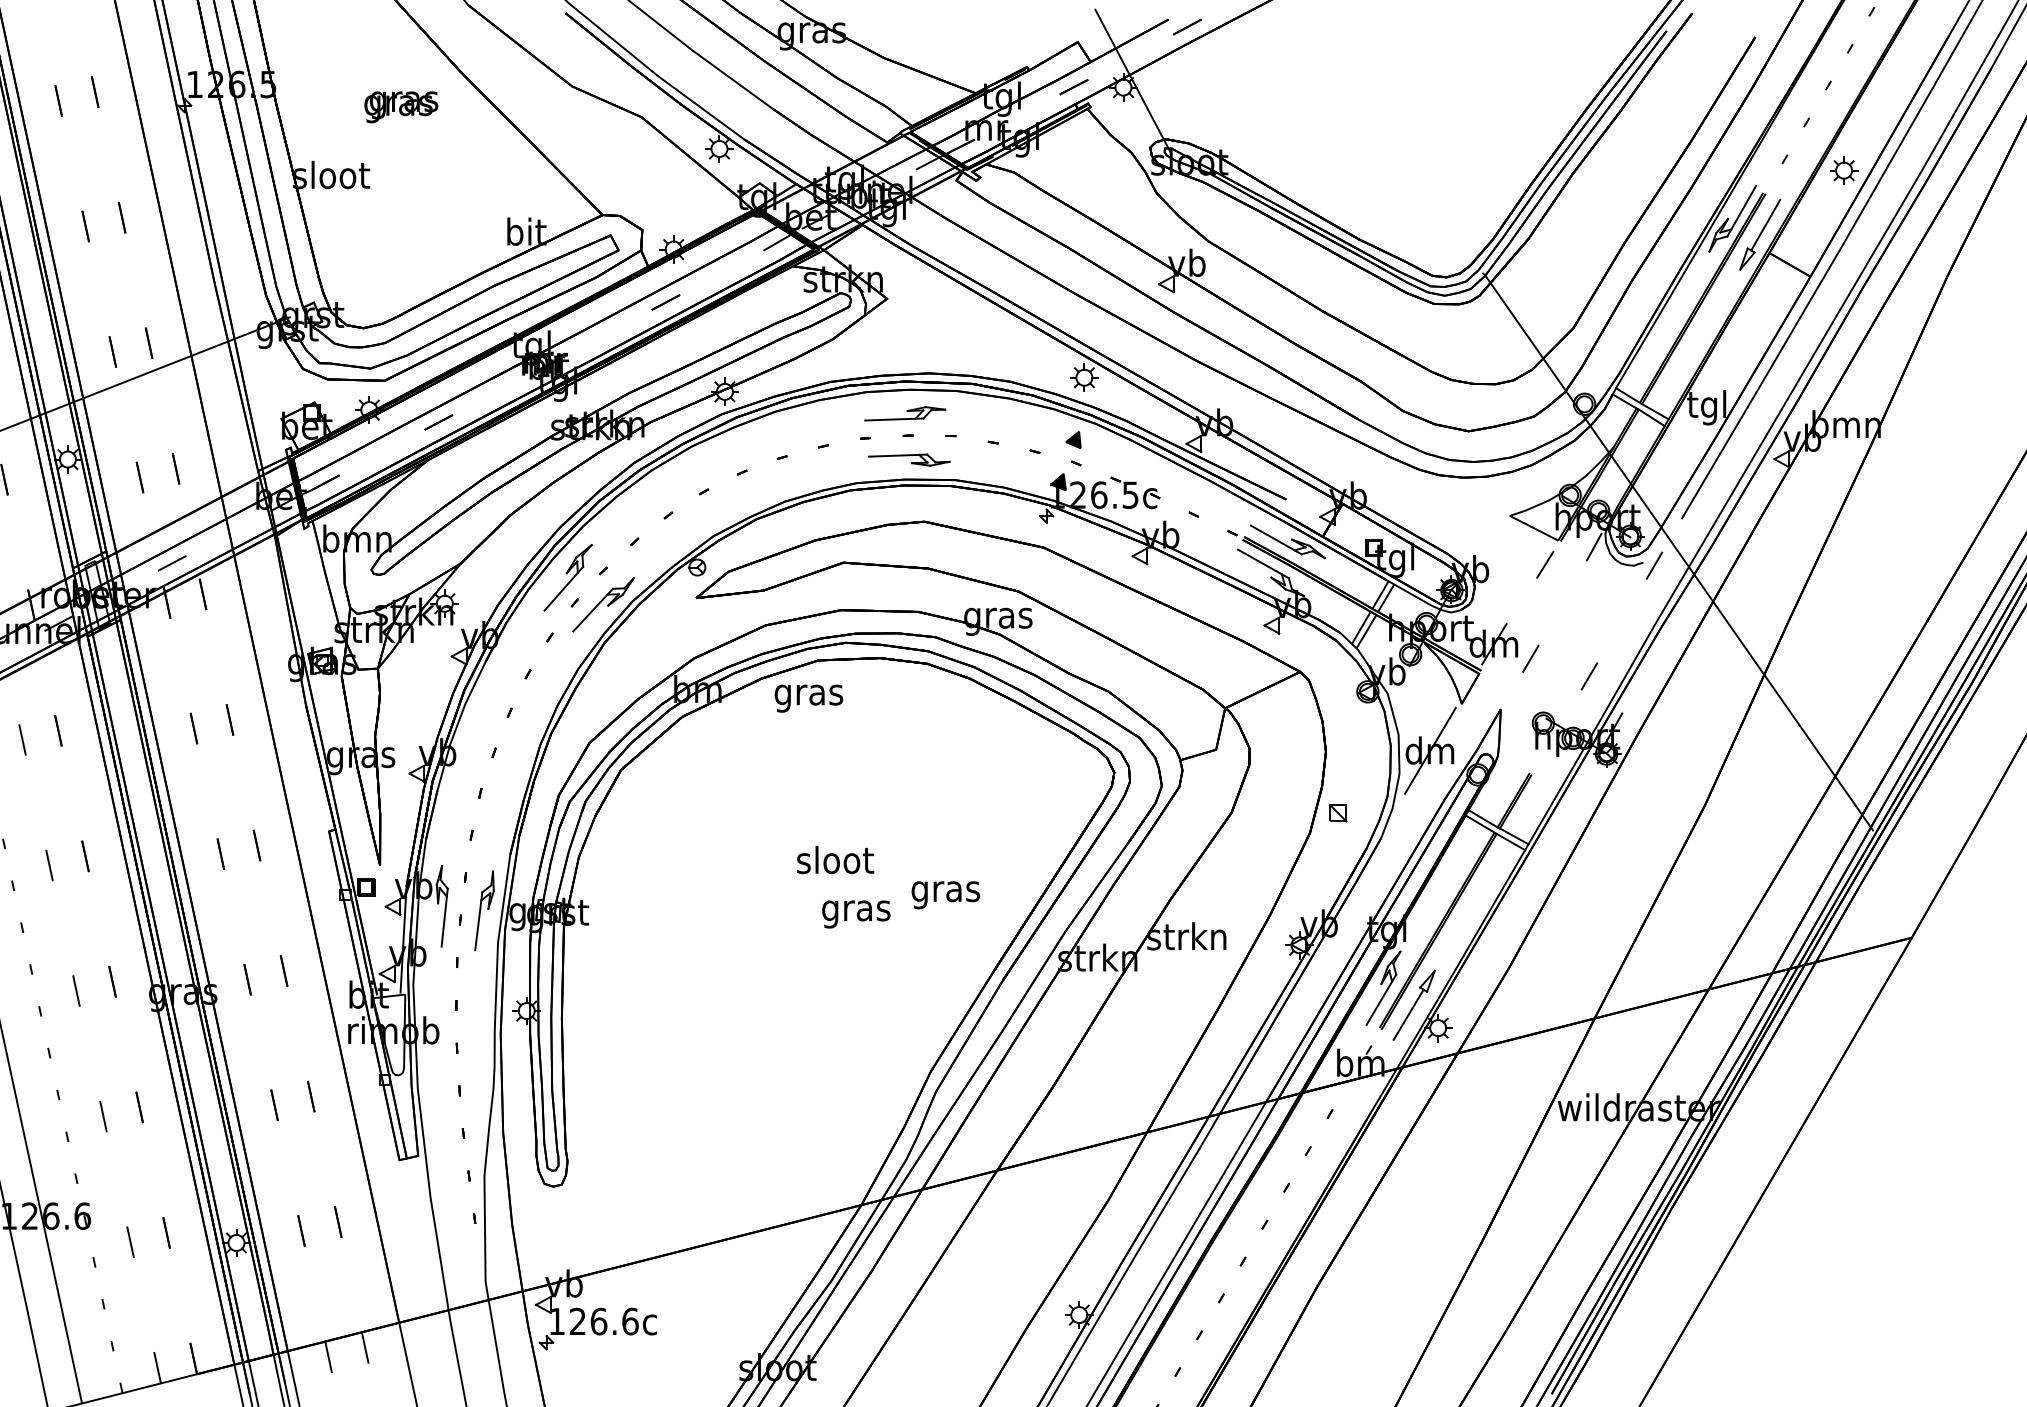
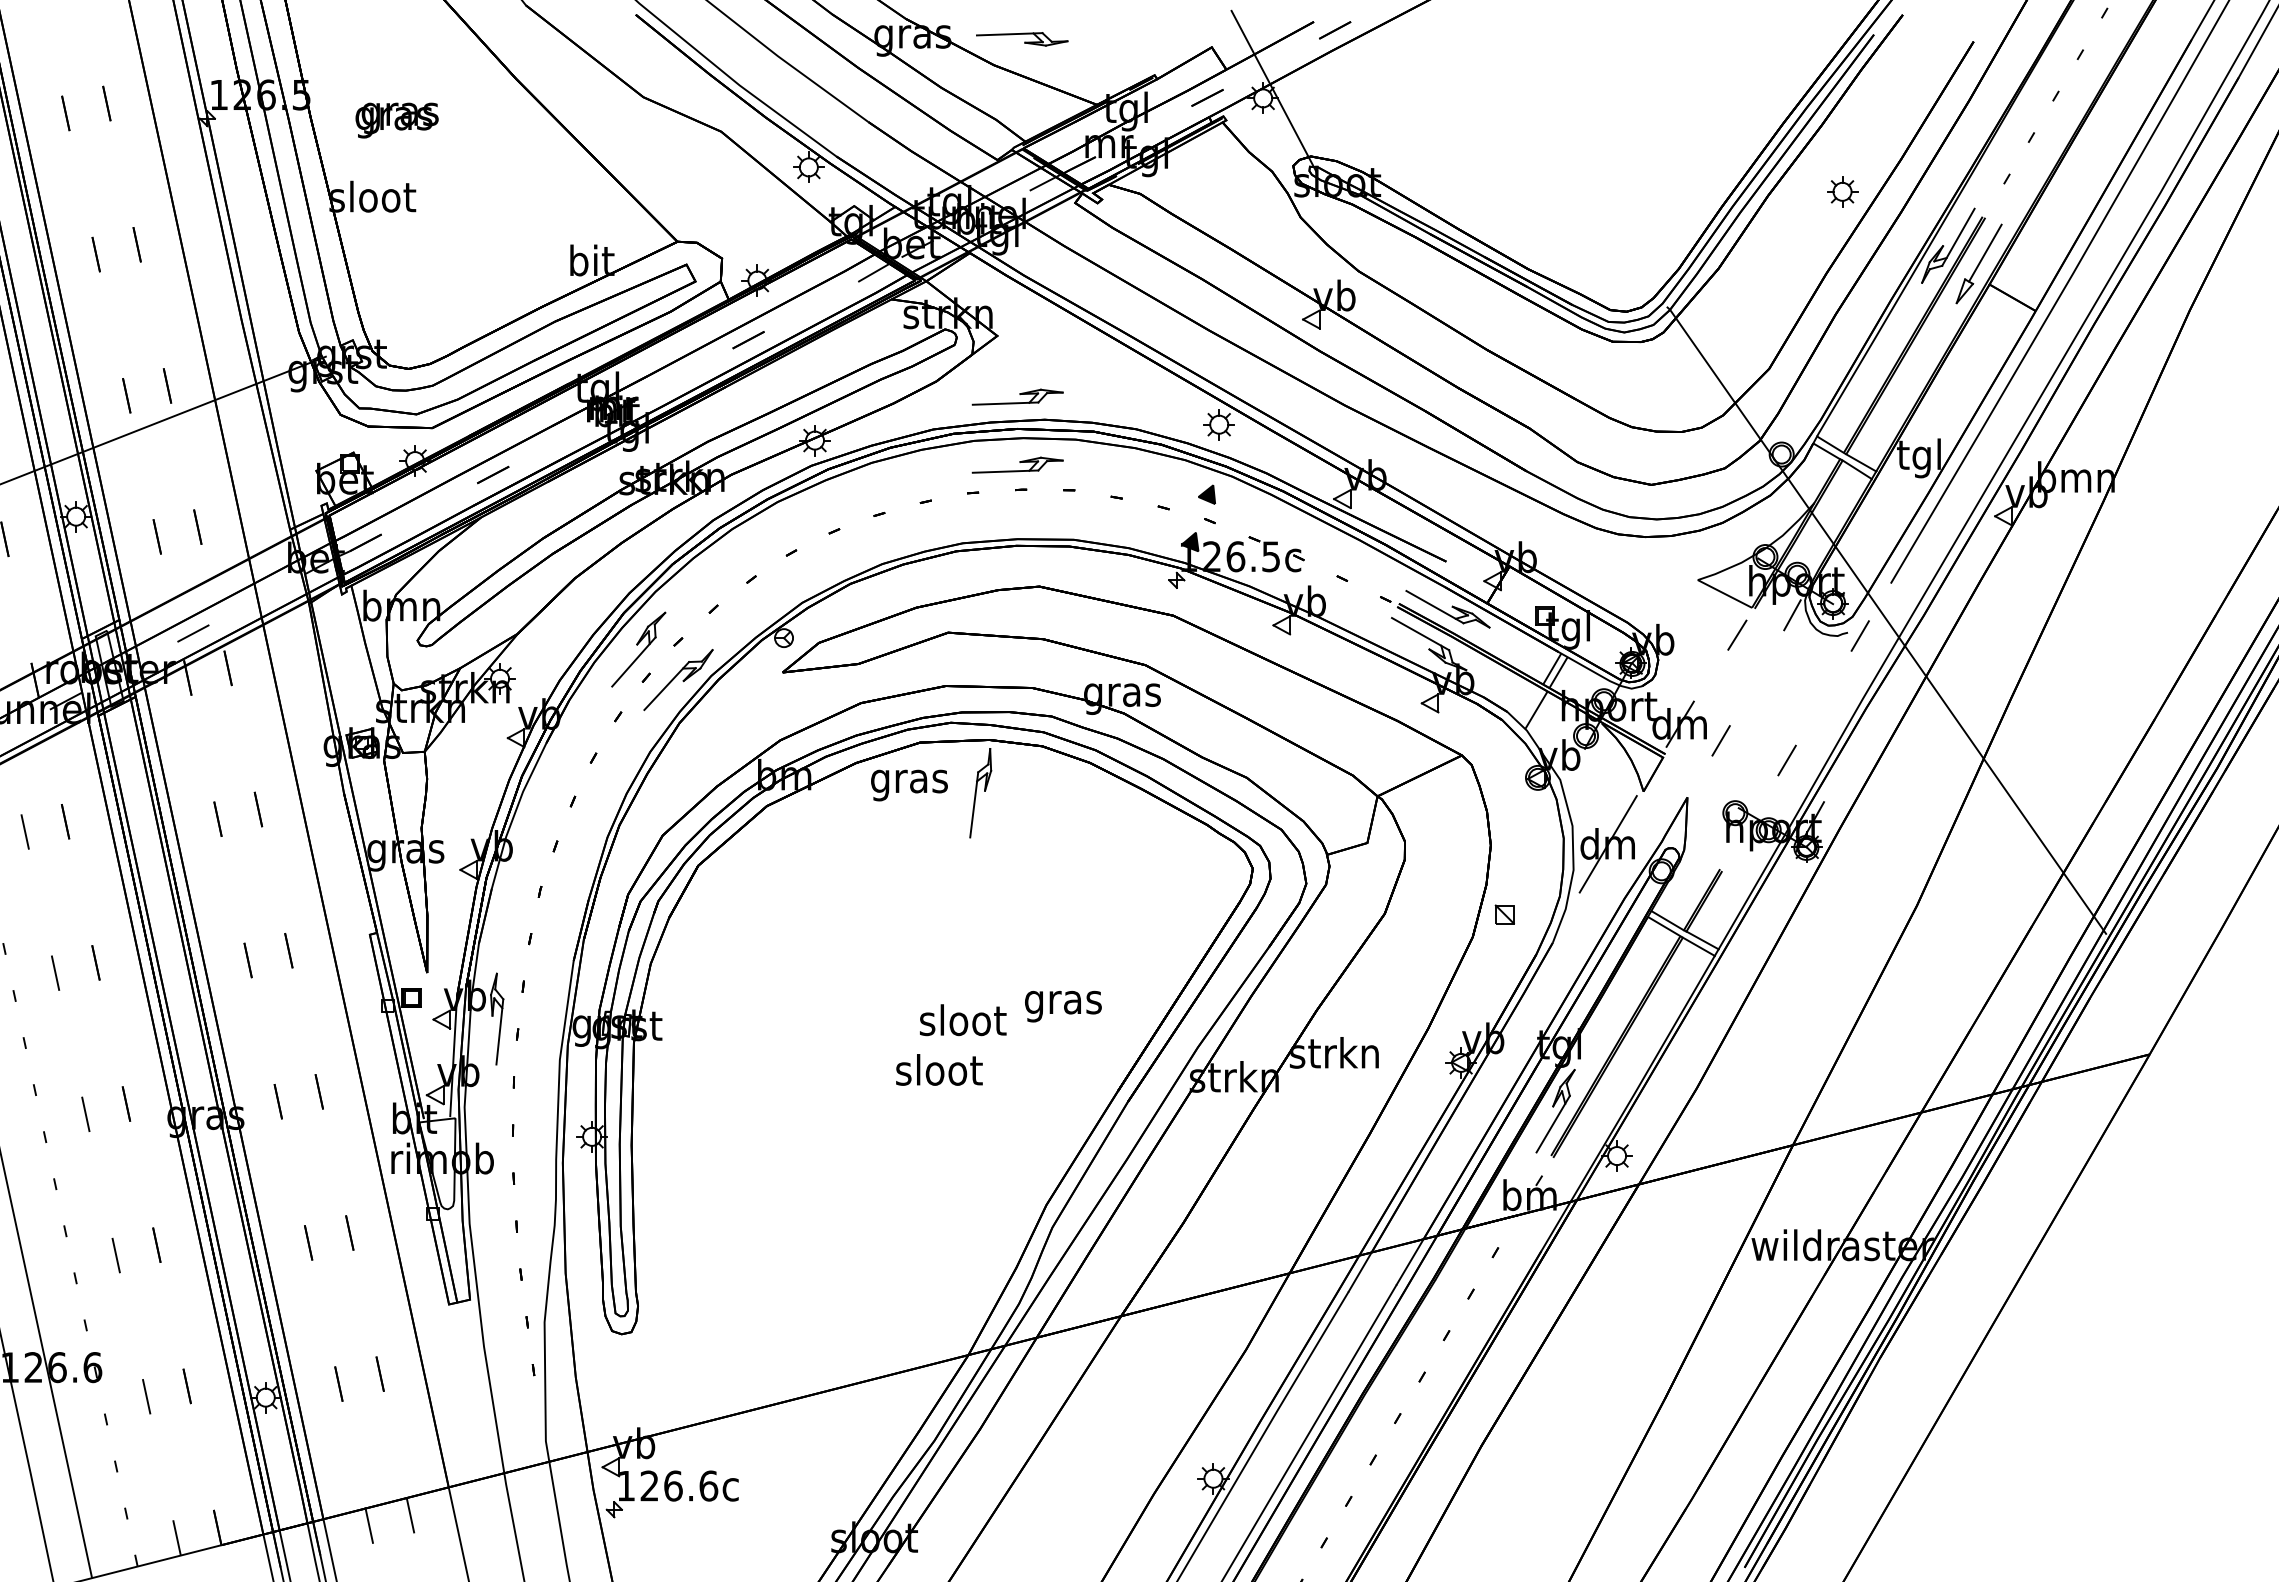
text: (400, 107) -> (396, 120), moved
part: (1844, 170) -> (1842, 191), moved
part: (905, 352) -> (1017, 396), added
part: (909, 460) -> (1022, 39), moved
line: (1361, 627) -> (1530, 705), removed
text: (835, 859) -> (939, 1069), moved
part: (484, 911) -> (980, 793), moved
text: (856, 911) -> (962, 1024), gras -> sloot
part: (1414, 1005) -> (1590, 1130), removed

